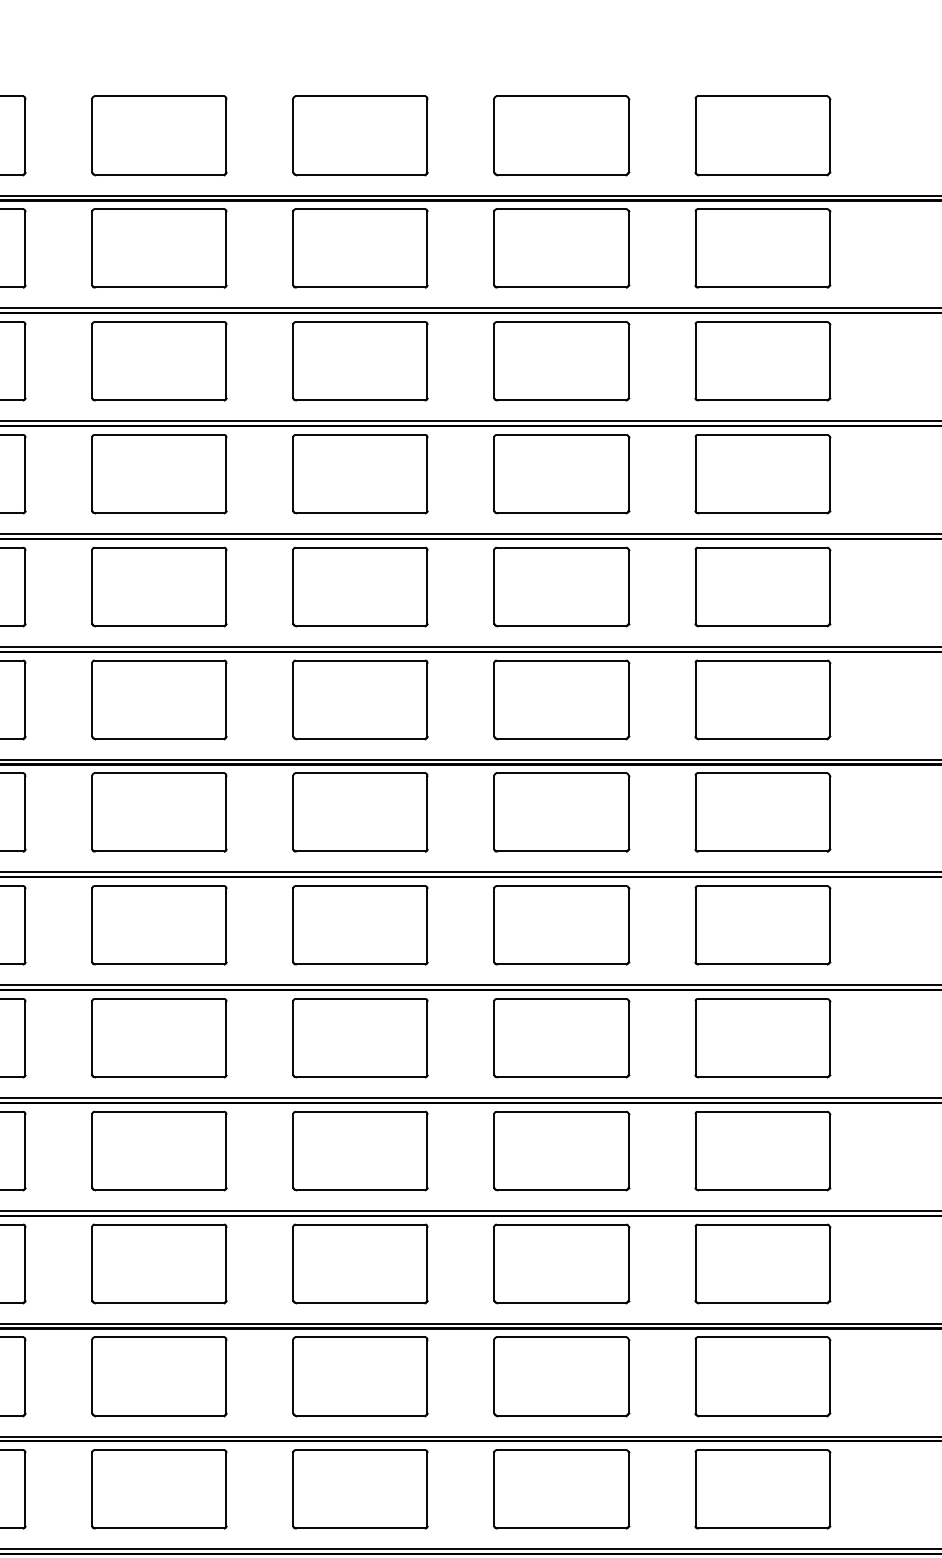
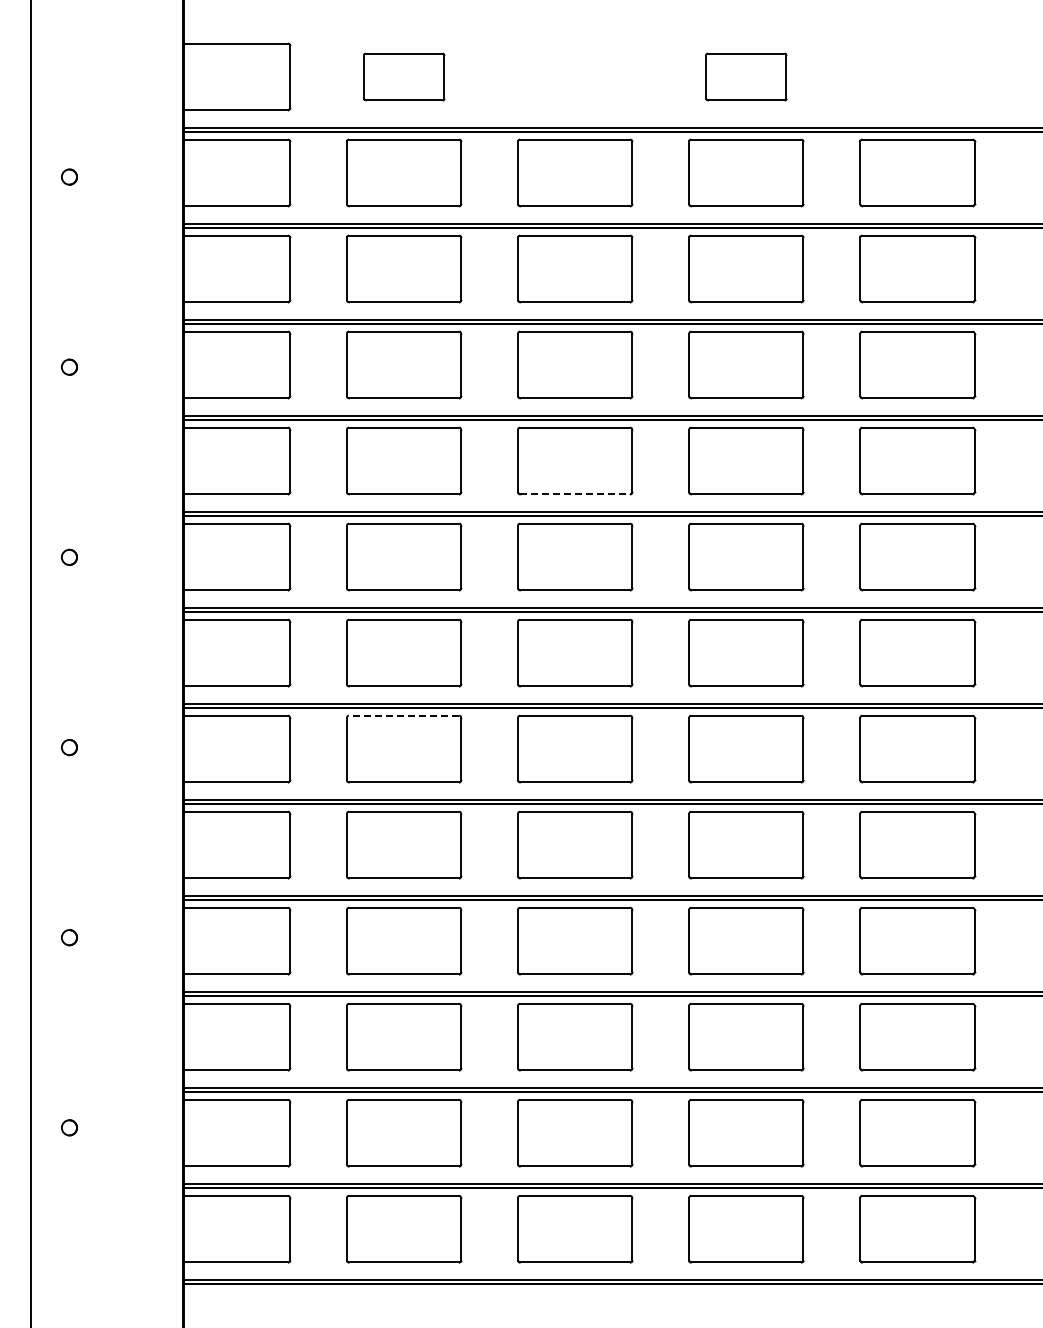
part: (159, 135) -> (404, 76), size x0.7
part: (360, 135) -> (575, 76), removed
part: (561, 135) -> (746, 76), size x0.7
part: (762, 135) -> (917, 76), removed
line: (360, 626) -> (575, 494), solid -> dashed
line: (158, 885) -> (403, 715), solid -> dashed

